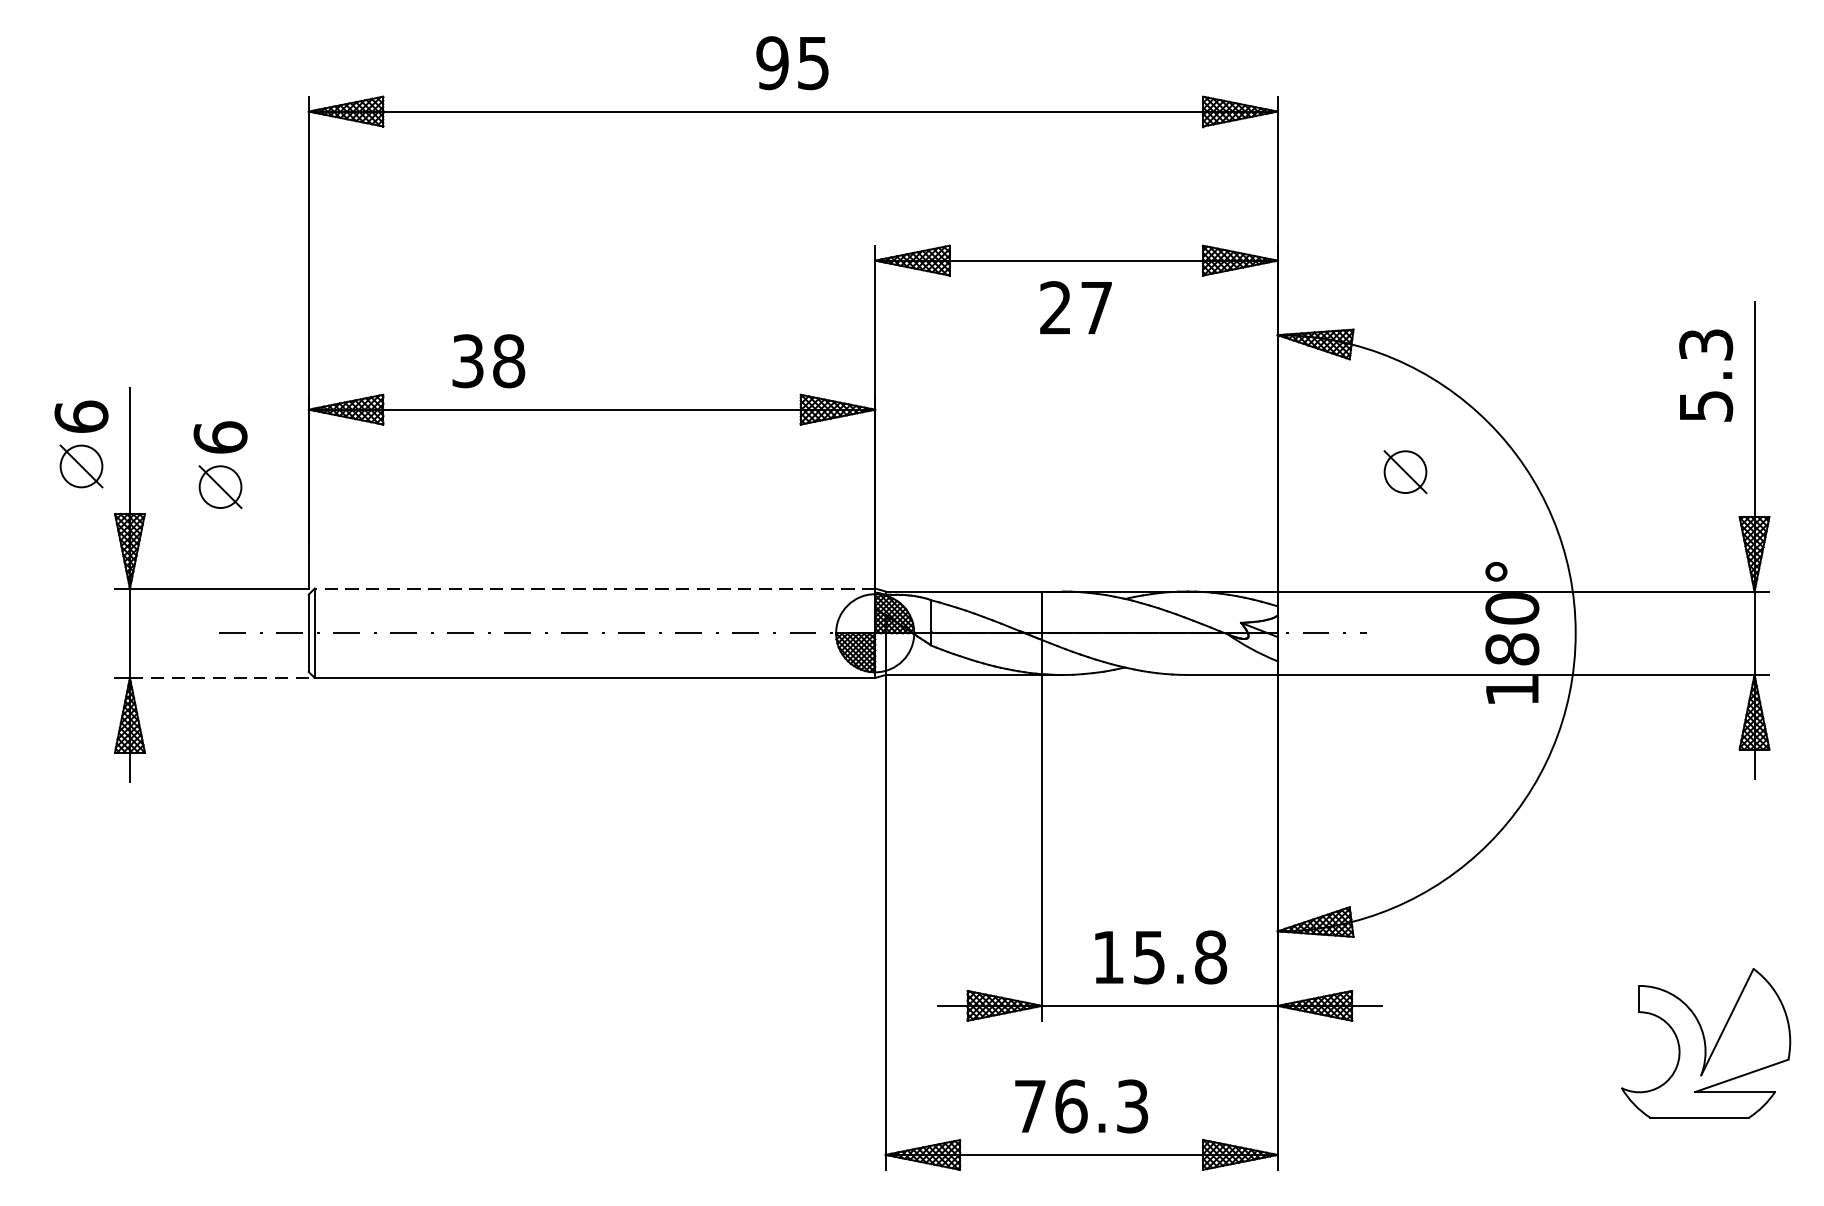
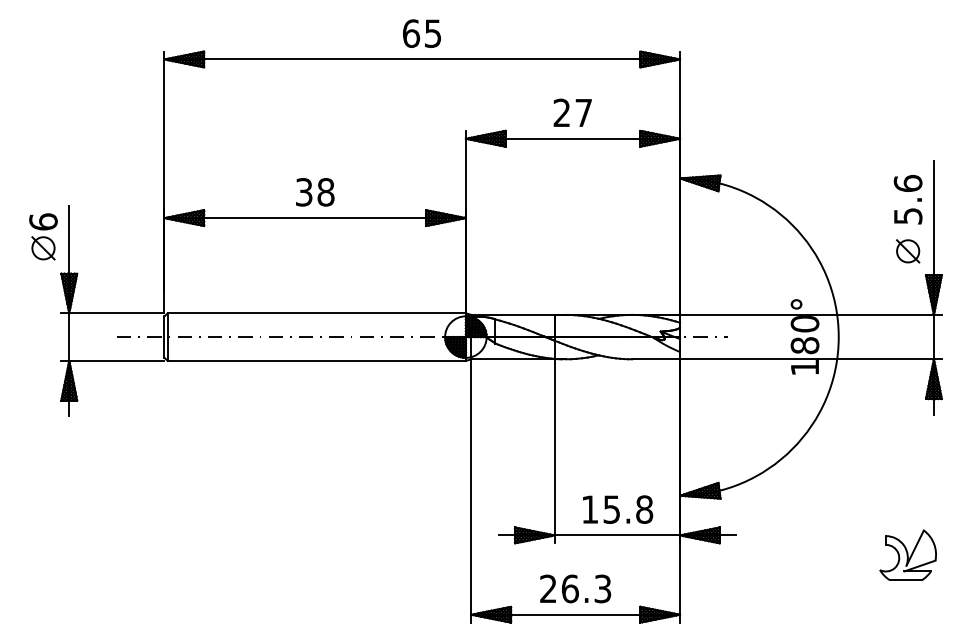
text: (772, 62) -> (411, 33), 95 -> 65
text: (1075, 307) -> (572, 112), moved
text: (1704, 342) -> (907, 182), 5.3 -> 5.6
text: (489, 361) -> (315, 192), moved
part: (220, 464) -> (117, 247), removed
part: (1406, 472) -> (908, 251), moved
line: (594, 588) -> (316, 313), dashed -> solid
line: (218, 677) -> (116, 360), dashed -> solid
part: (1704, 1041) -> (907, 554), size x0.62
text: (1030, 1105) -> (548, 588), 76.3 -> 26.3

